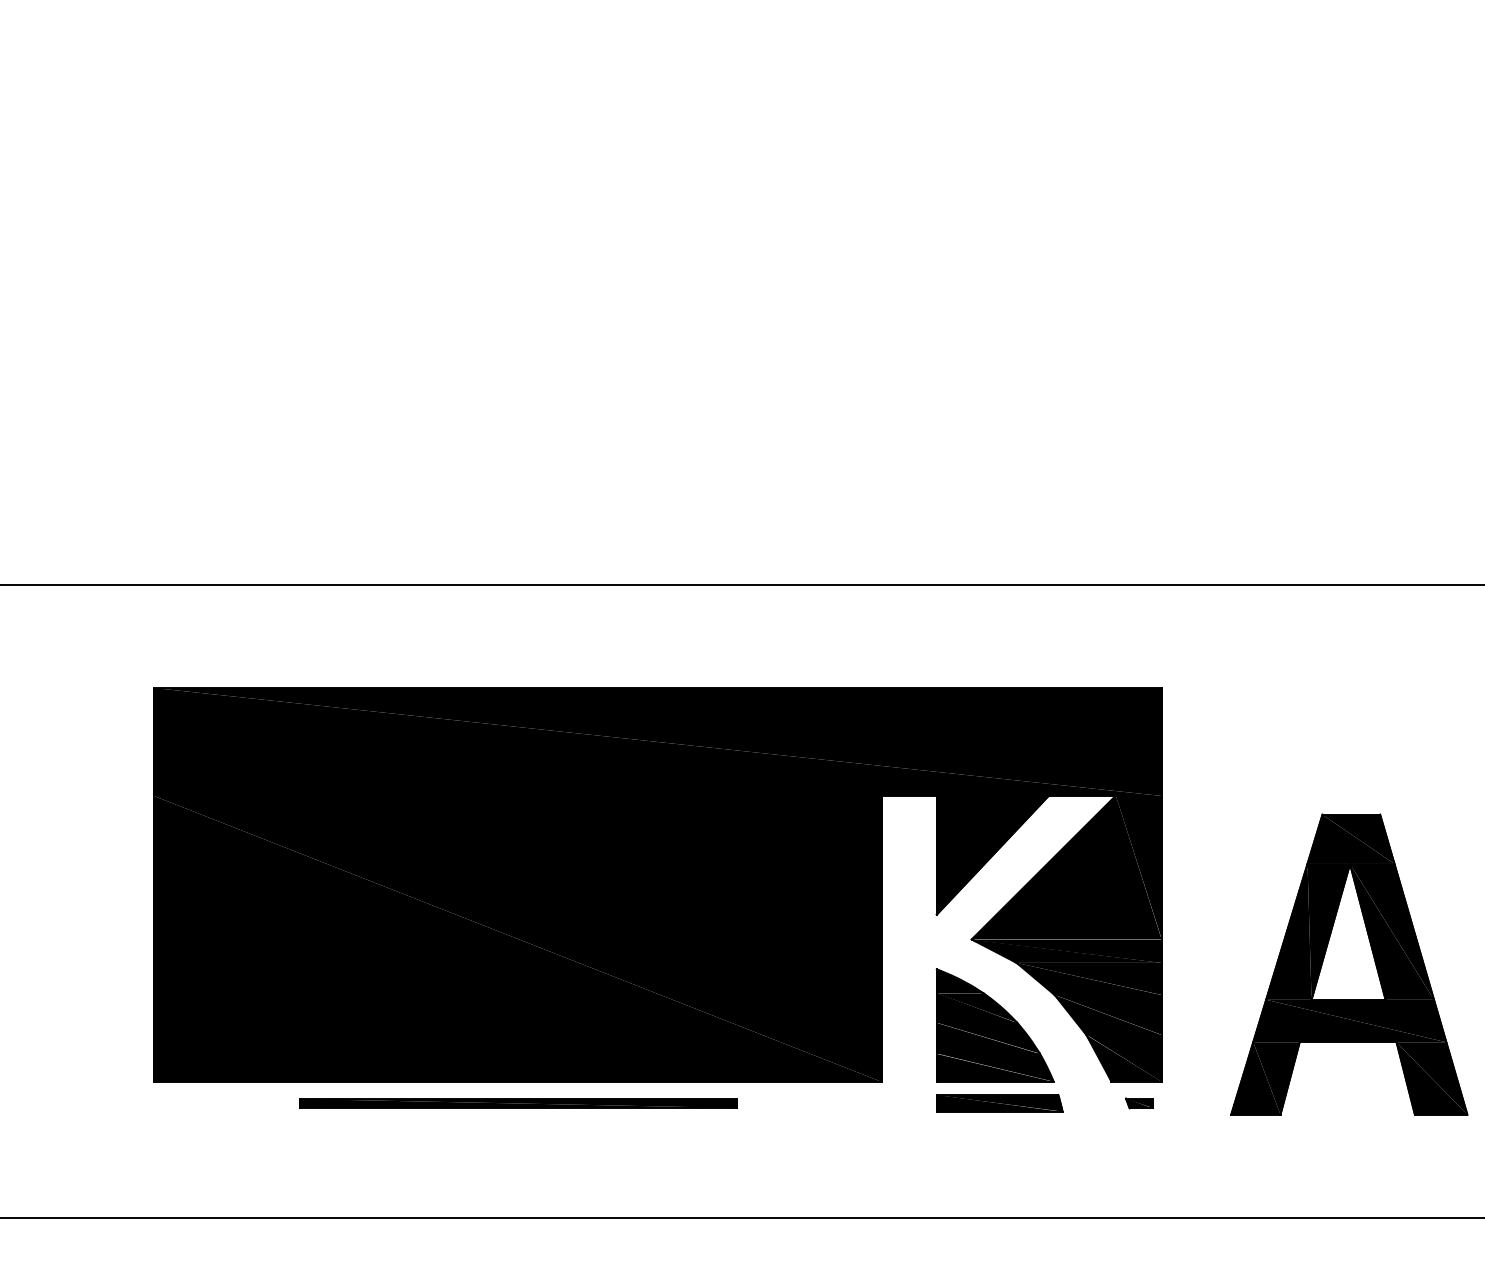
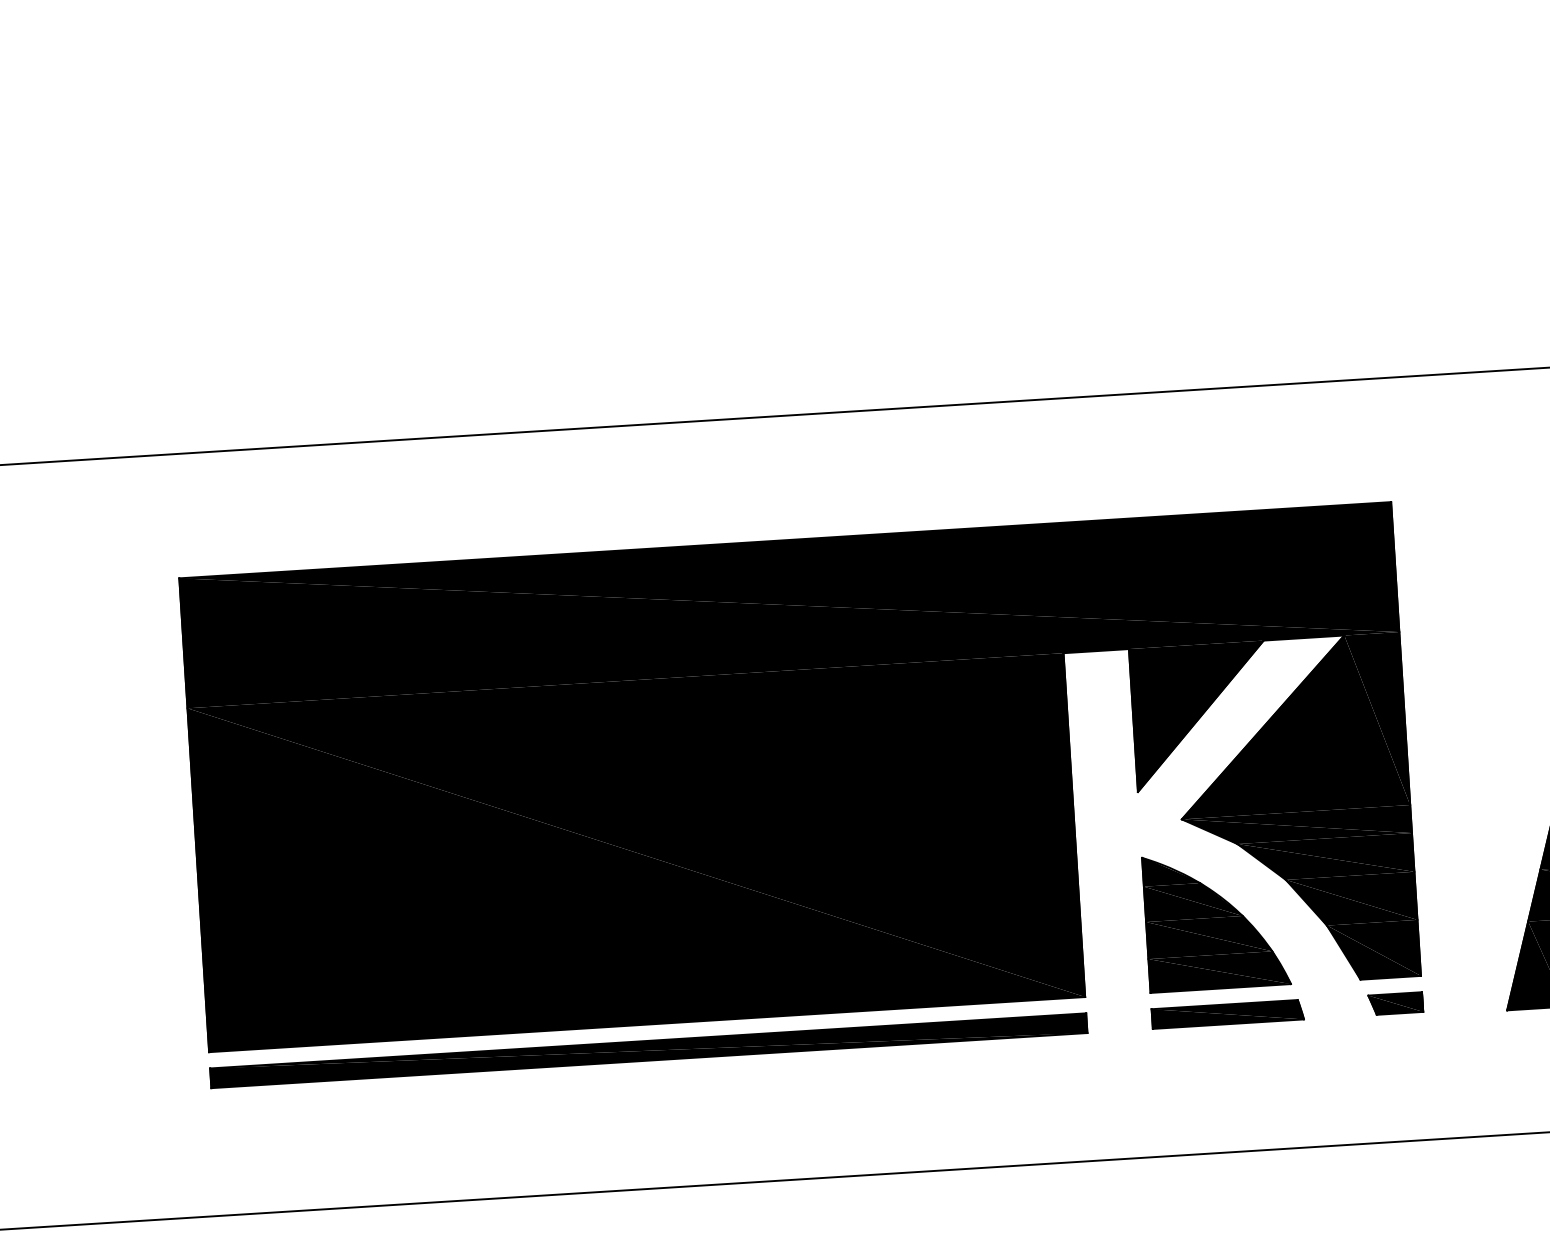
part: (517, 1103) -> (647, 1050), size x1.67
part: (1139, 1103) -> (1395, 1003), size x1.67

